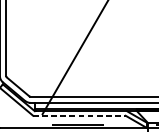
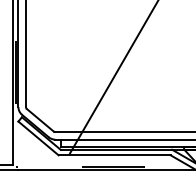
line: (80, 115) -> (115, 155), dashed -> solid

